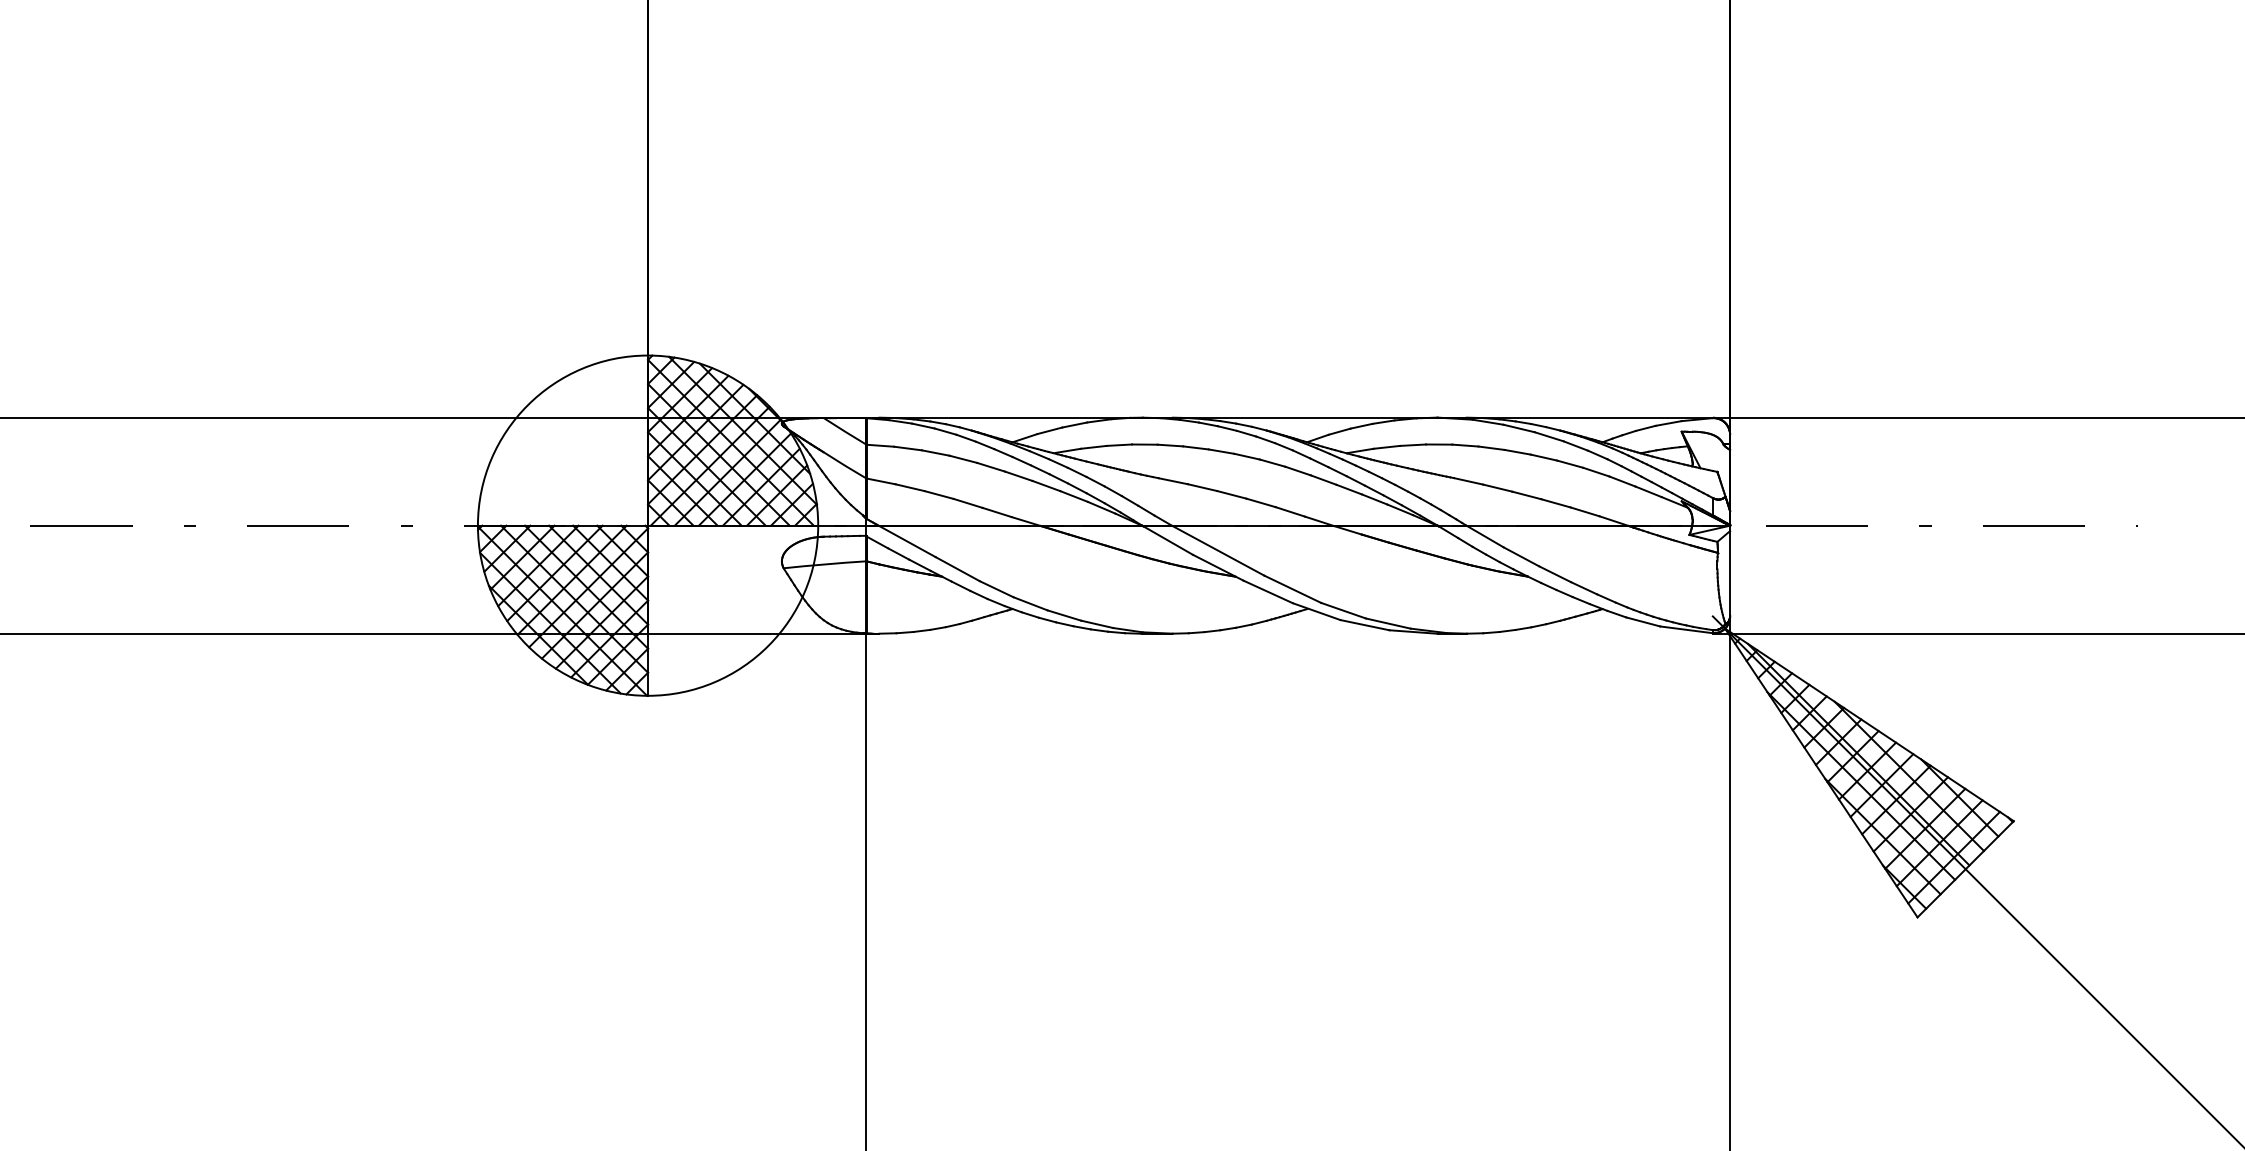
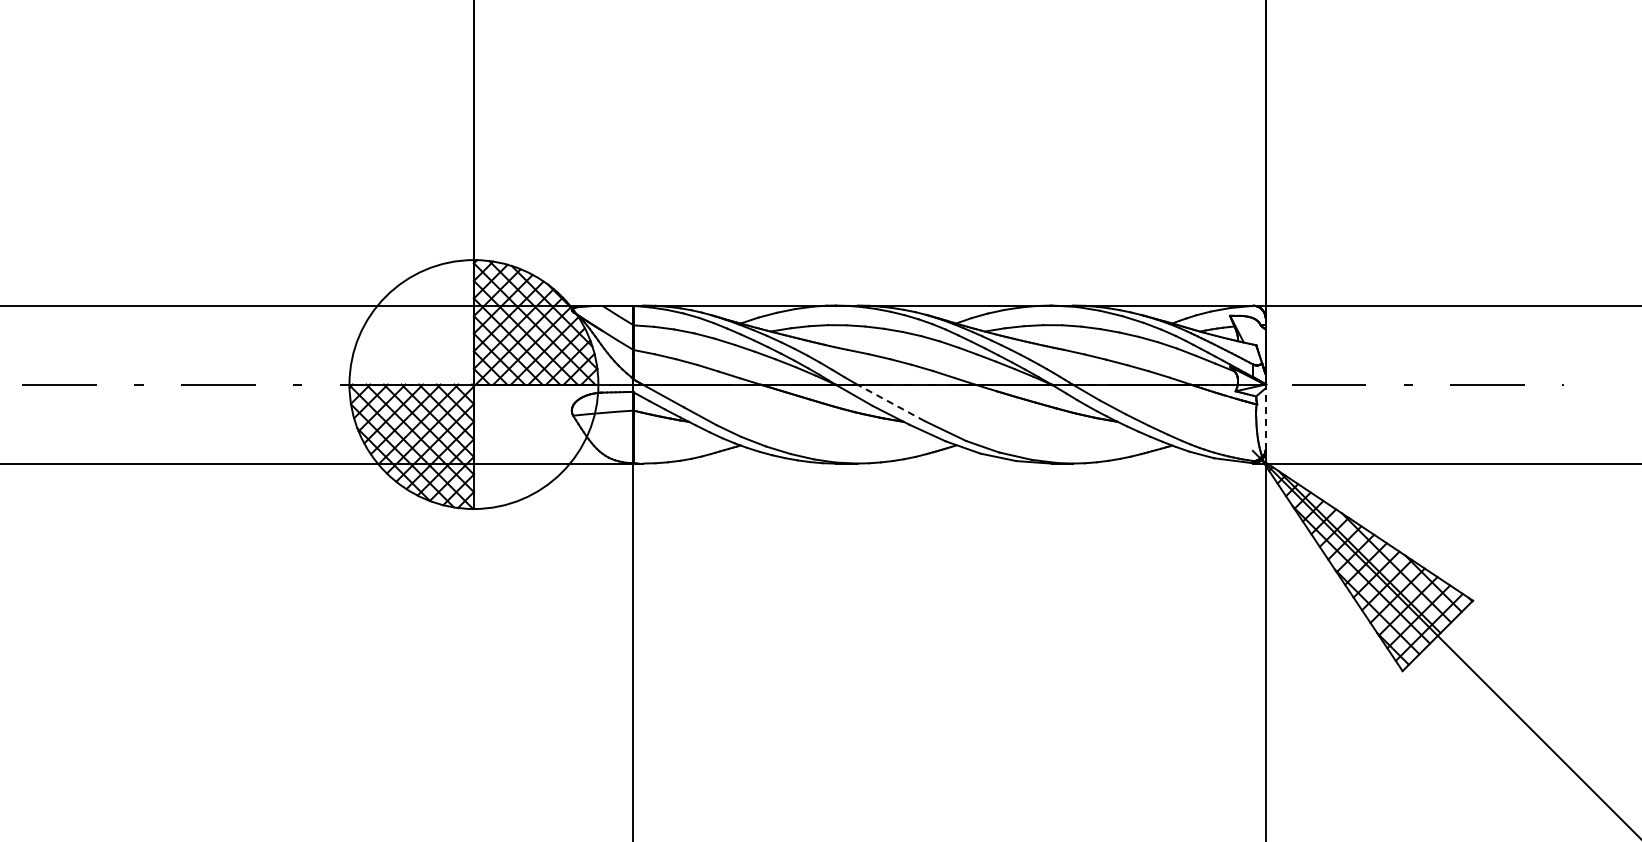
line: (1217, 550) -> (890, 402), solid -> dashed
line: (1730, 573) -> (1265, 419), solid -> dashed

